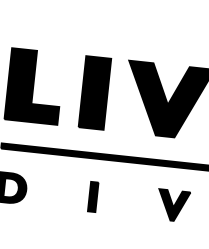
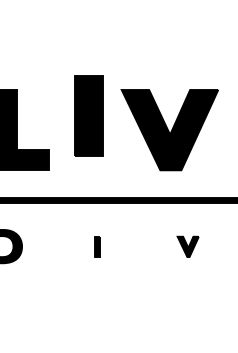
part: (94, 92) -> (88, 115), moved
part: (93, 196) -> (97, 246), size x0.6
part: (172, 205) -> (187, 246), size x0.6

